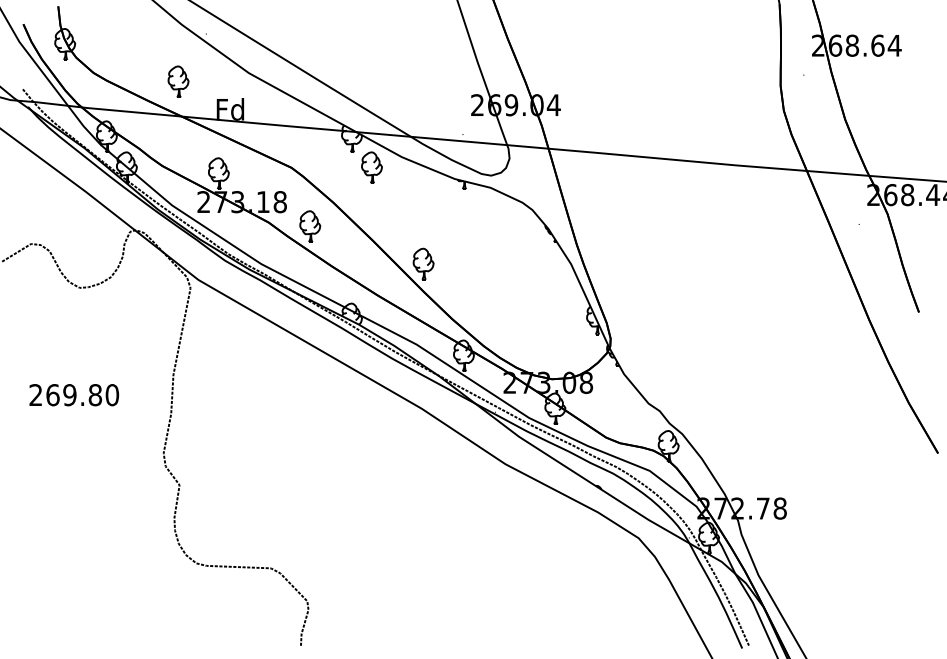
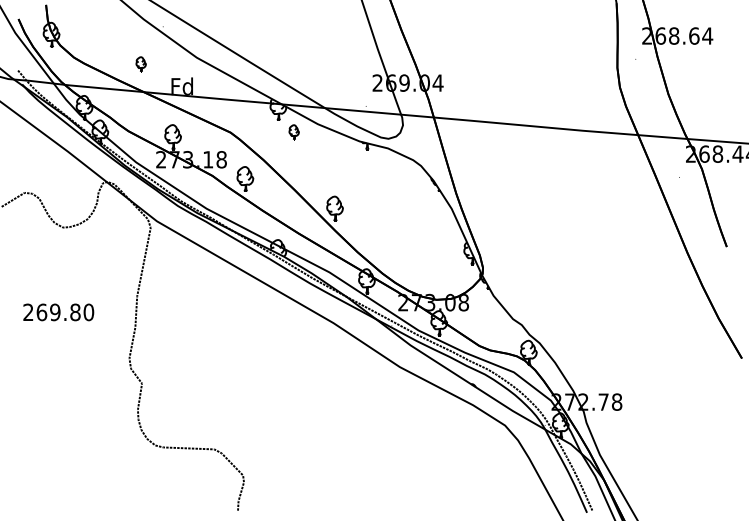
part: (178, 81) -> (141, 64), size x0.6
part: (371, 167) -> (293, 132), size x0.6

